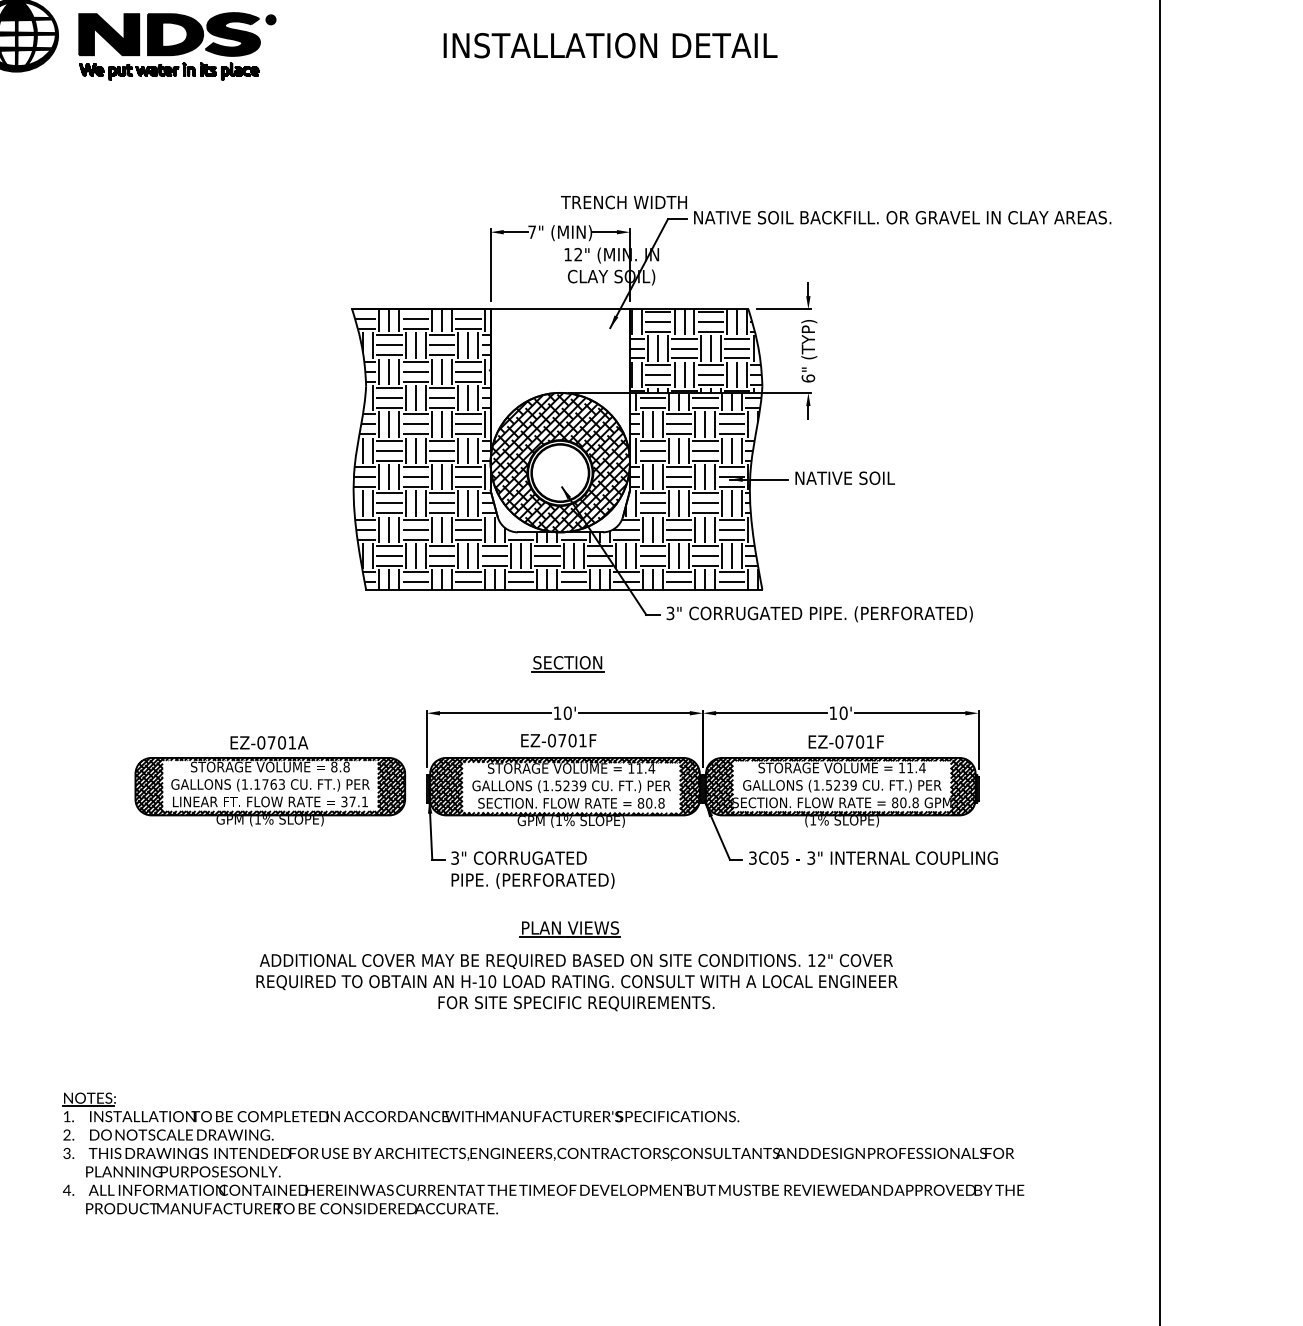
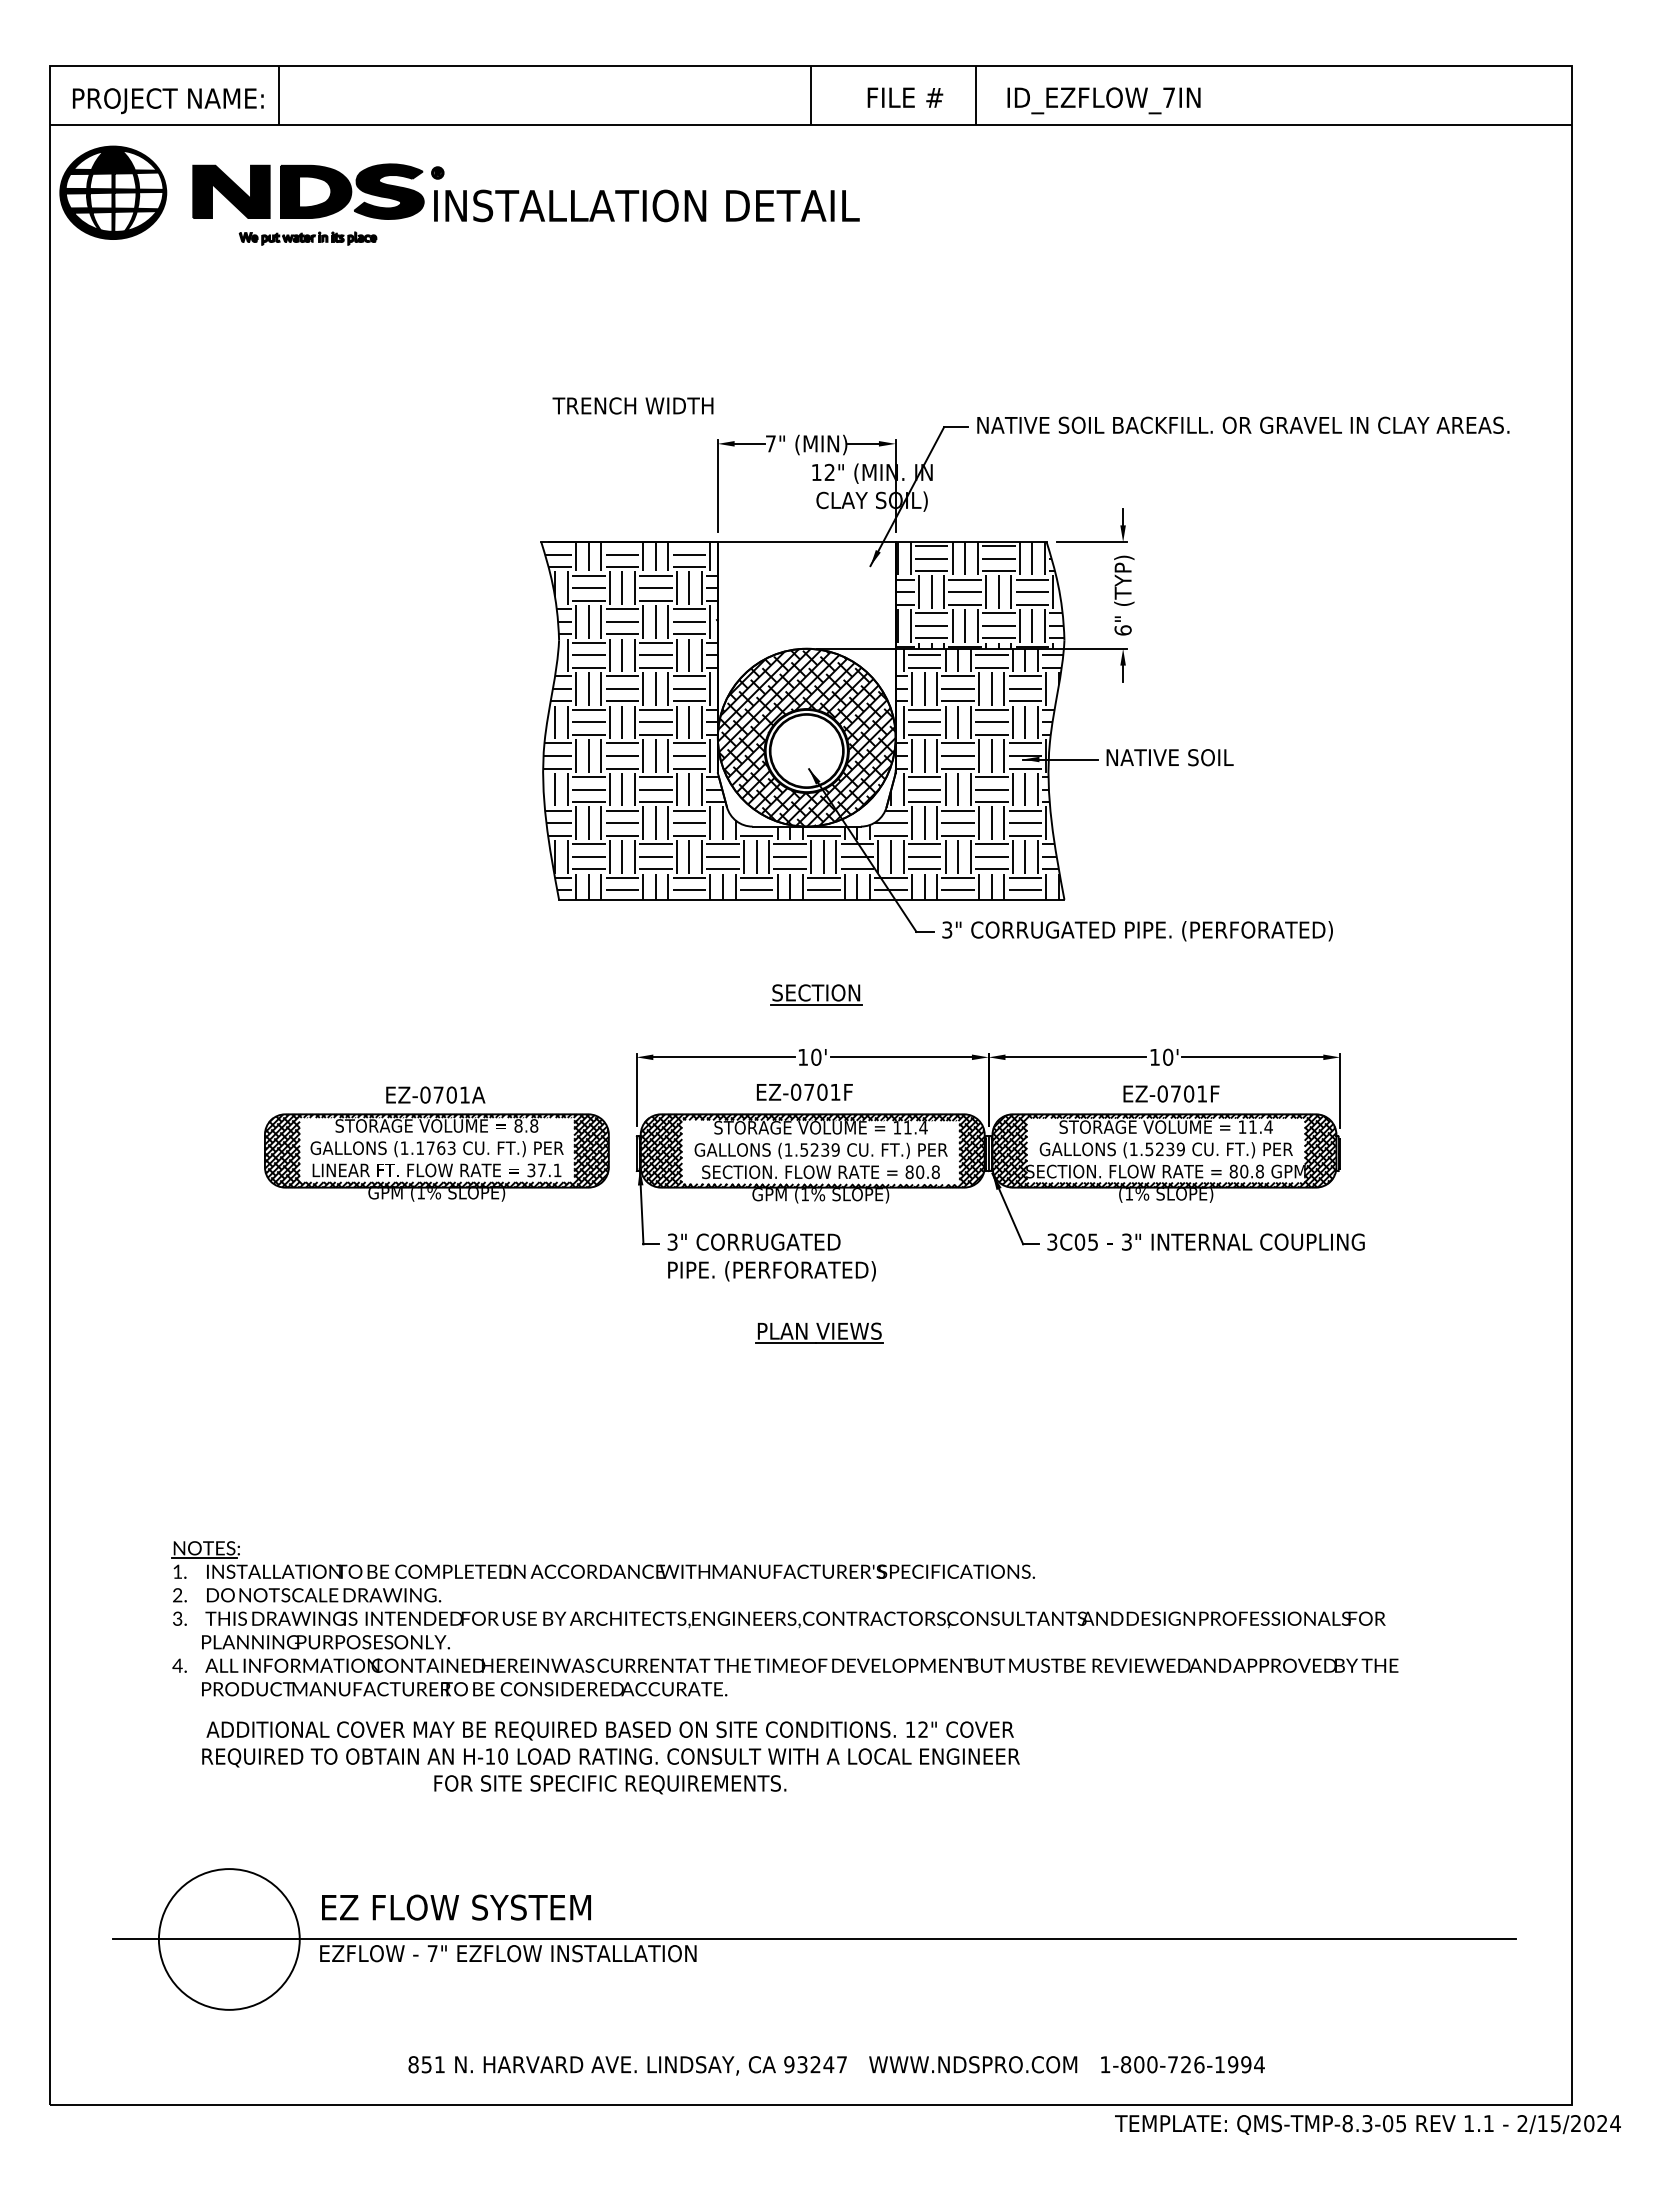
text: (610, 45) -> (646, 205), moved
part: (168, 71) -> (307, 238), size x0.6
text: (623, 202) -> (632, 405), moved
text: (576, 982) -> (610, 1757), moved

